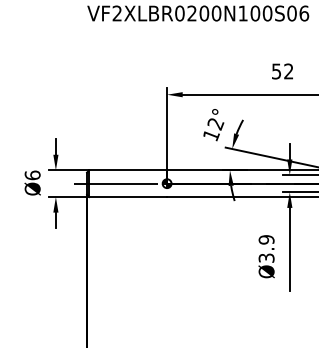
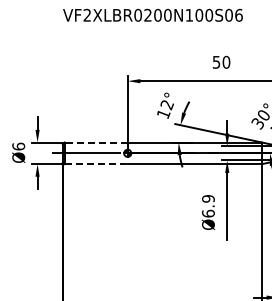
text: (288, 71) -> (226, 62), 52 -> 50
line: (128, 170) -> (96, 142), solid -> dashed
line: (128, 197) -> (96, 164), solid -> dashed
text: (266, 257) -> (208, 213), Ø3.9 -> Ø6.9

